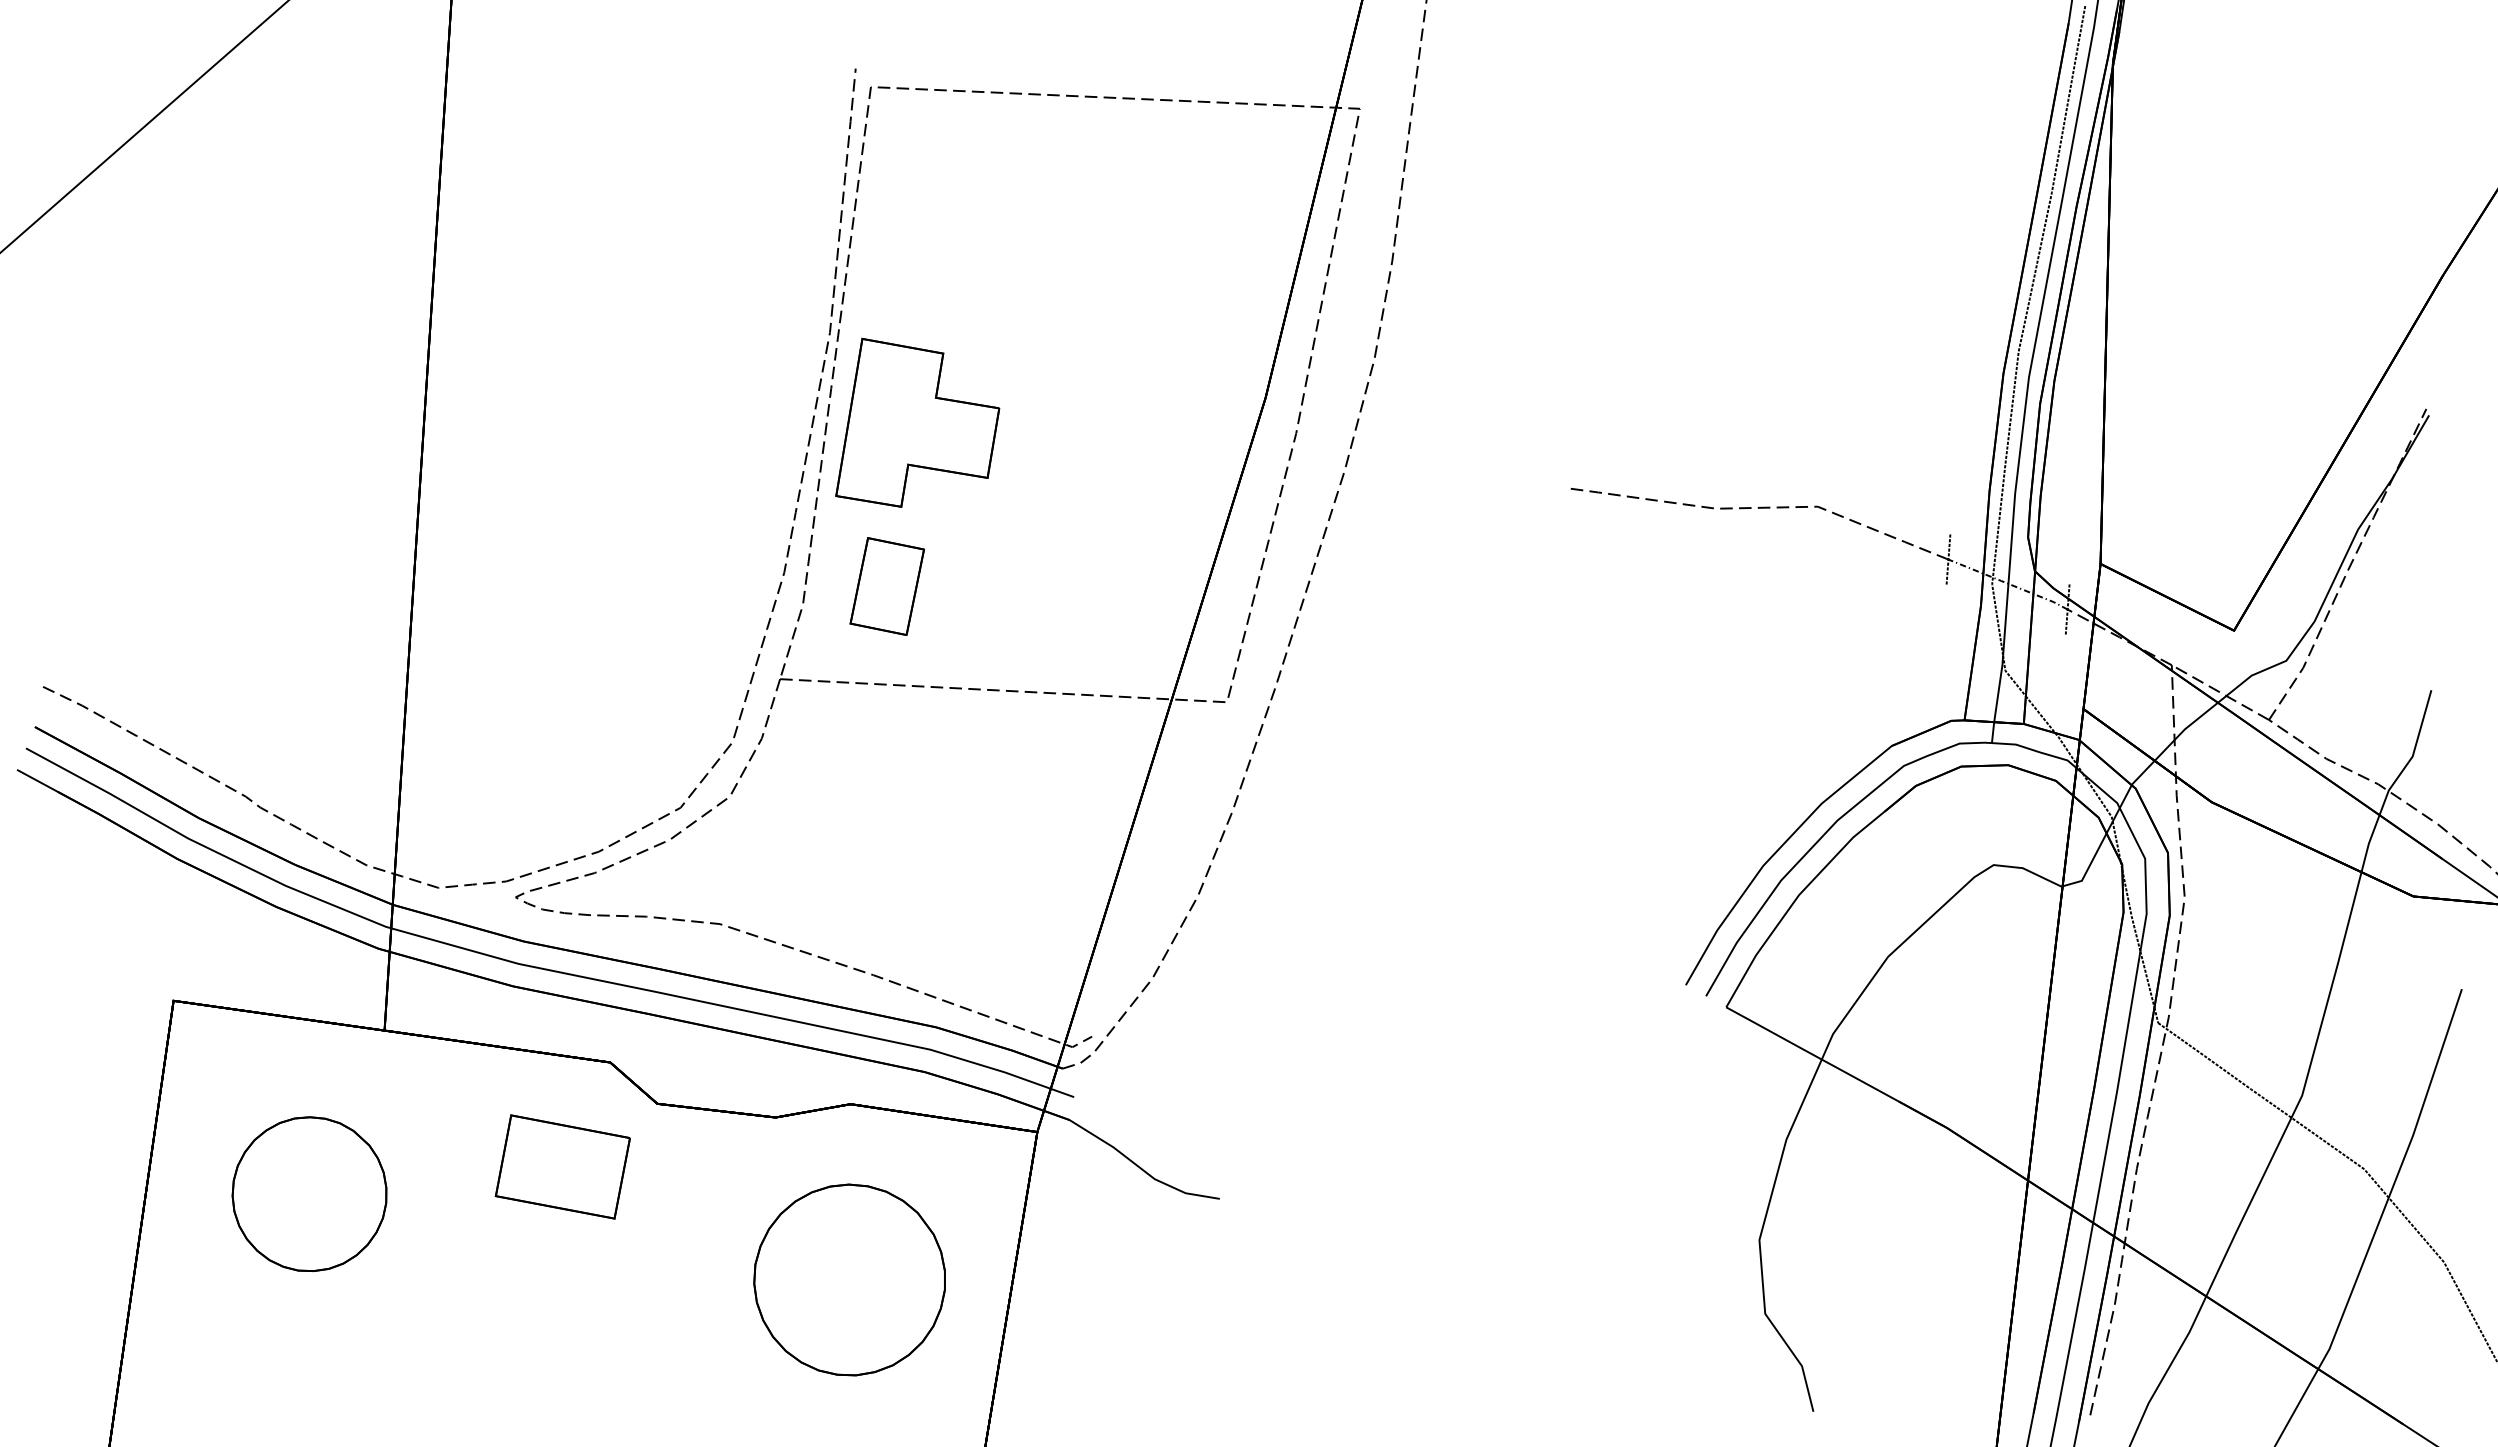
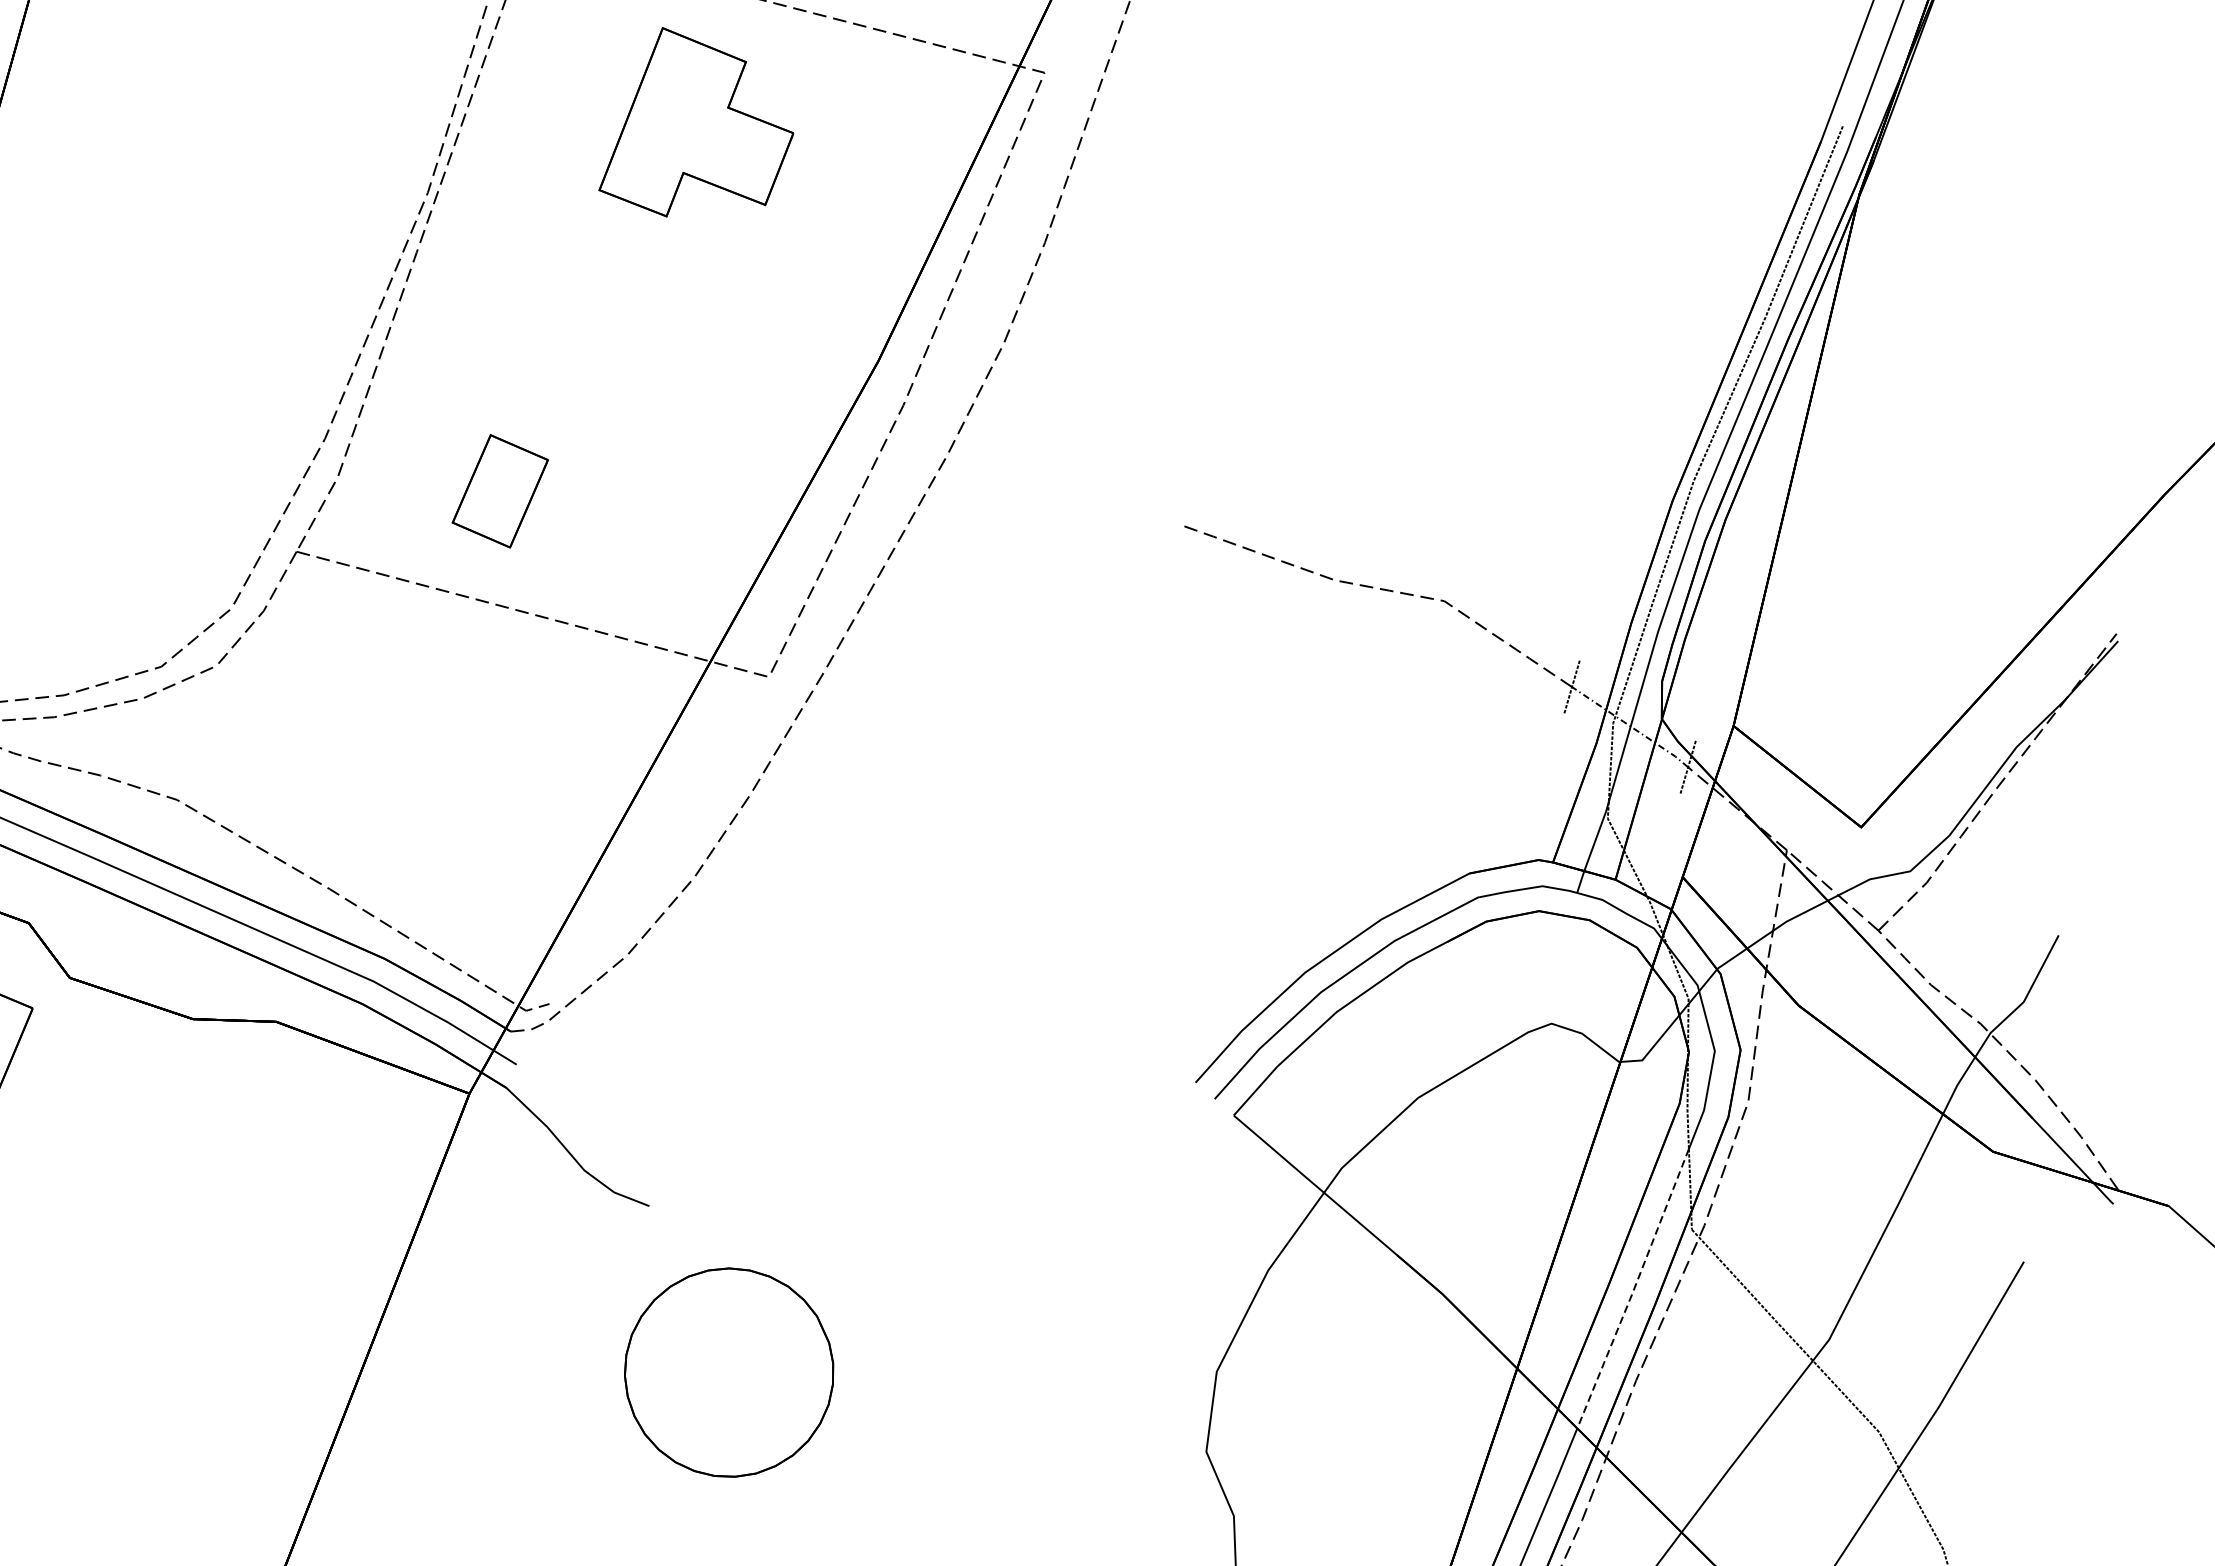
part: (917, 422) -> (702, 129), moved
part: (886, 586) -> (499, 491), moved
line: (2117, 1087) -> (1633, 1289), solid -> dashed
part: (849, 1279) -> (729, 1372), moved

